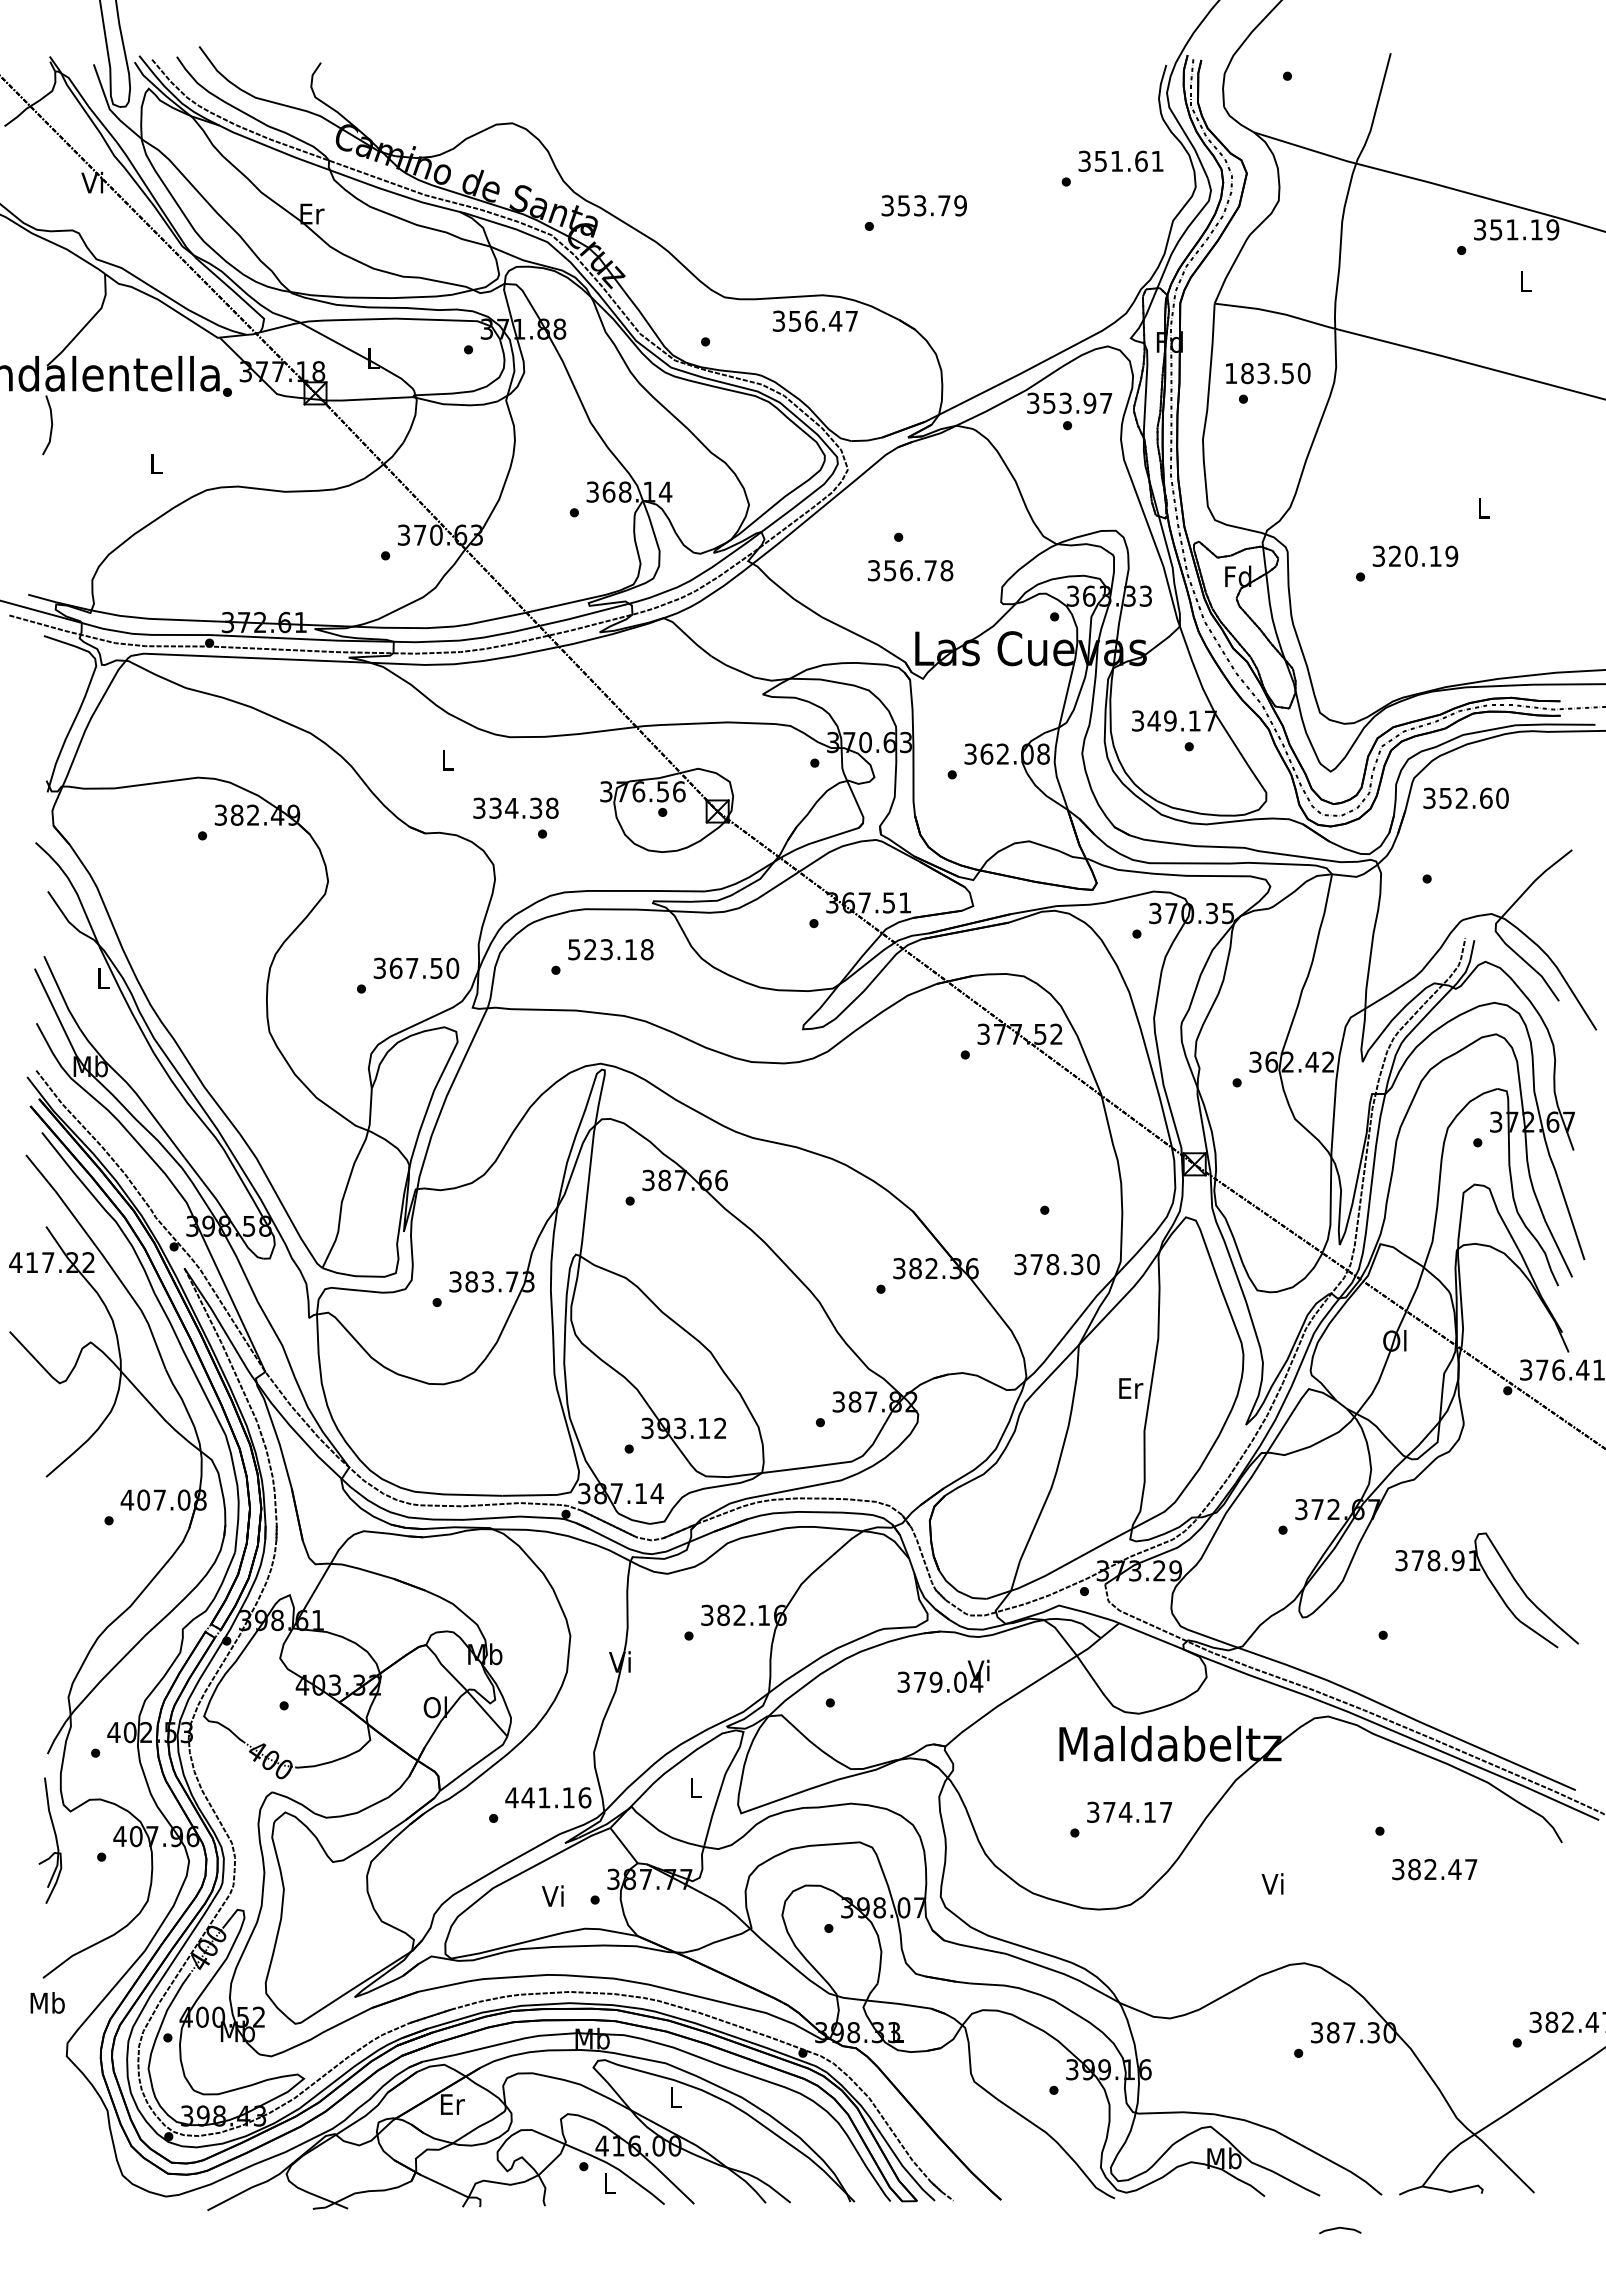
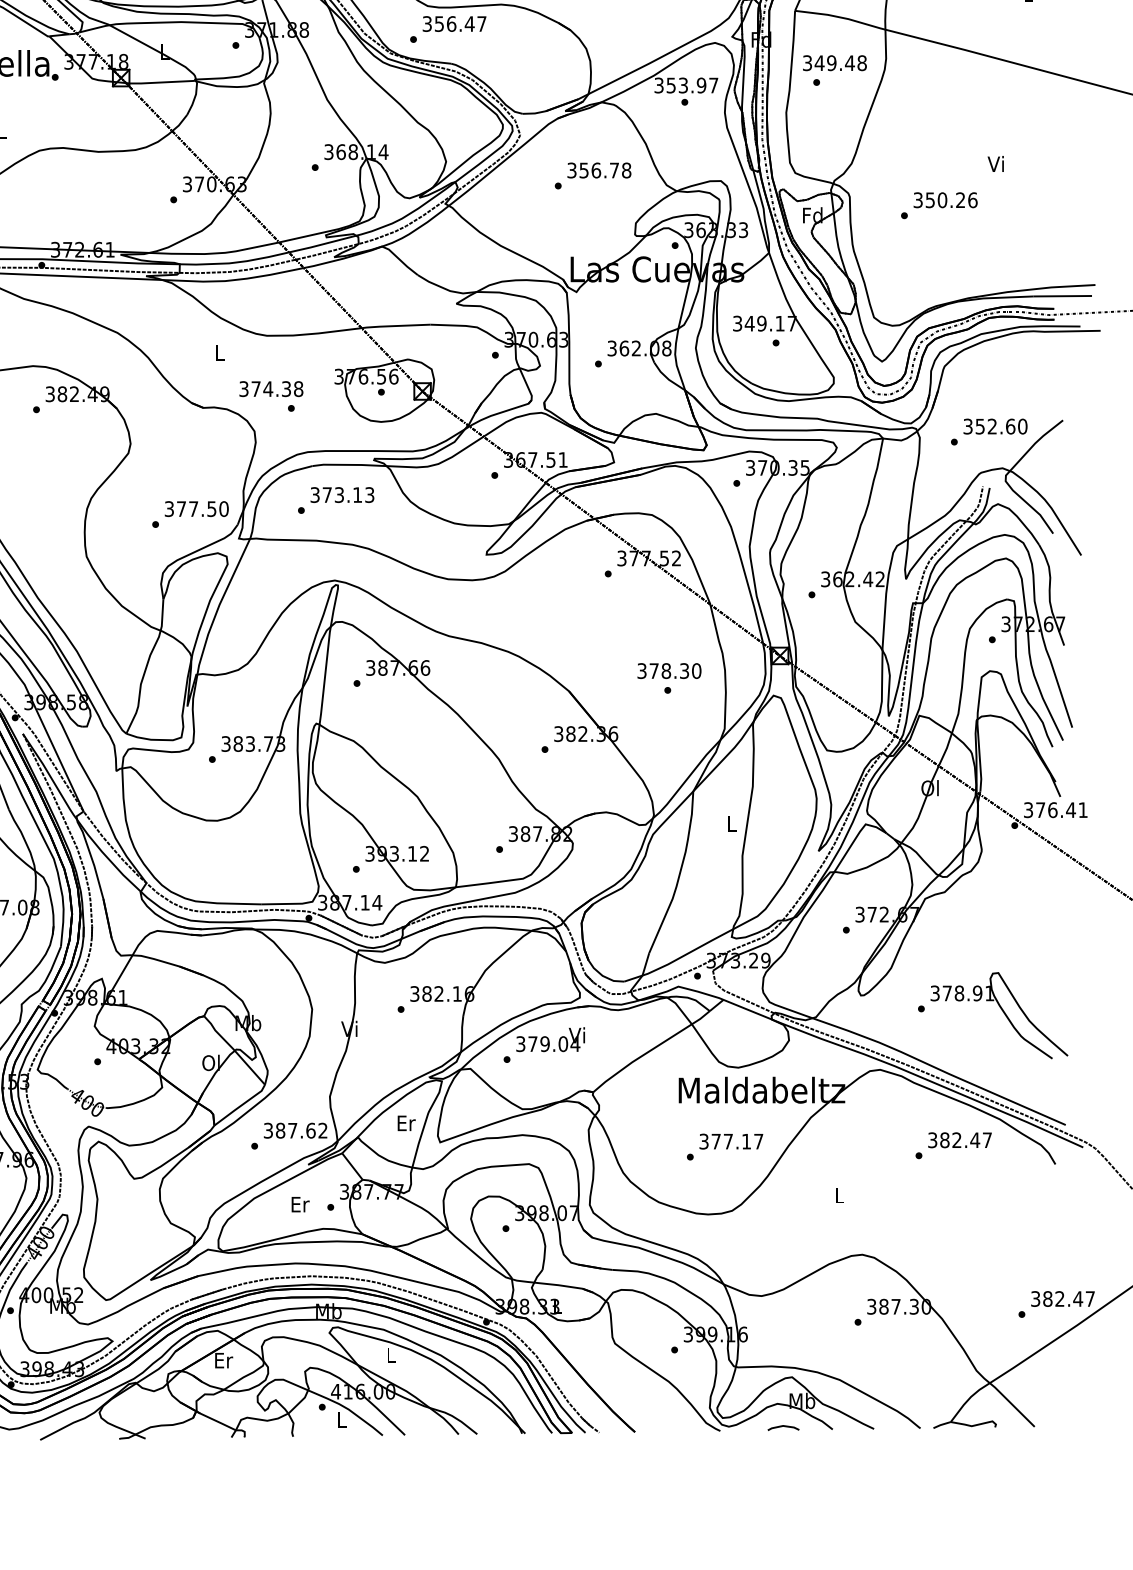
text: (814, 320) -> (453, 23), moved
text: (1267, 373) -> (834, 63), 183.50 -> 349.48
text: (1482, 507) -> (995, 163), L -> Vi
text: (1423, 555) -> (951, 199), 320.19 -> 350.26
text: (910, 570) -> (599, 170), moved
text: (1465, 797) -> (995, 425), moved
text: (495, 807) -> (256, 388), 334.38 -> 374.38
text: (610, 949) -> (342, 494), 523.18 -> 373.13
text: (395, 968) -> (181, 509), 367.50 -> 377.50
text: (1056, 1264) -> (669, 671), moved
text: (1131, 1388) -> (732, 823), Er -> L
part: (1492, 1586) -> (1003, 1012), moved
text: (943, 1675) -> (550, 1039), moved
text: (696, 1787) -> (406, 1122), L -> Er
text: (548, 1797) -> (295, 1130), 441.16 -> 387.62
text: (1125, 1812) -> (728, 1141), 374.17 -> 377.17
text: (1434, 1869) -> (959, 1140), moved
text: (1272, 1883) -> (838, 1194), Vi -> L
text: (553, 1895) -> (299, 1203), Vi -> Er
line: (1340, 2228) -> (783, 1426), moved

